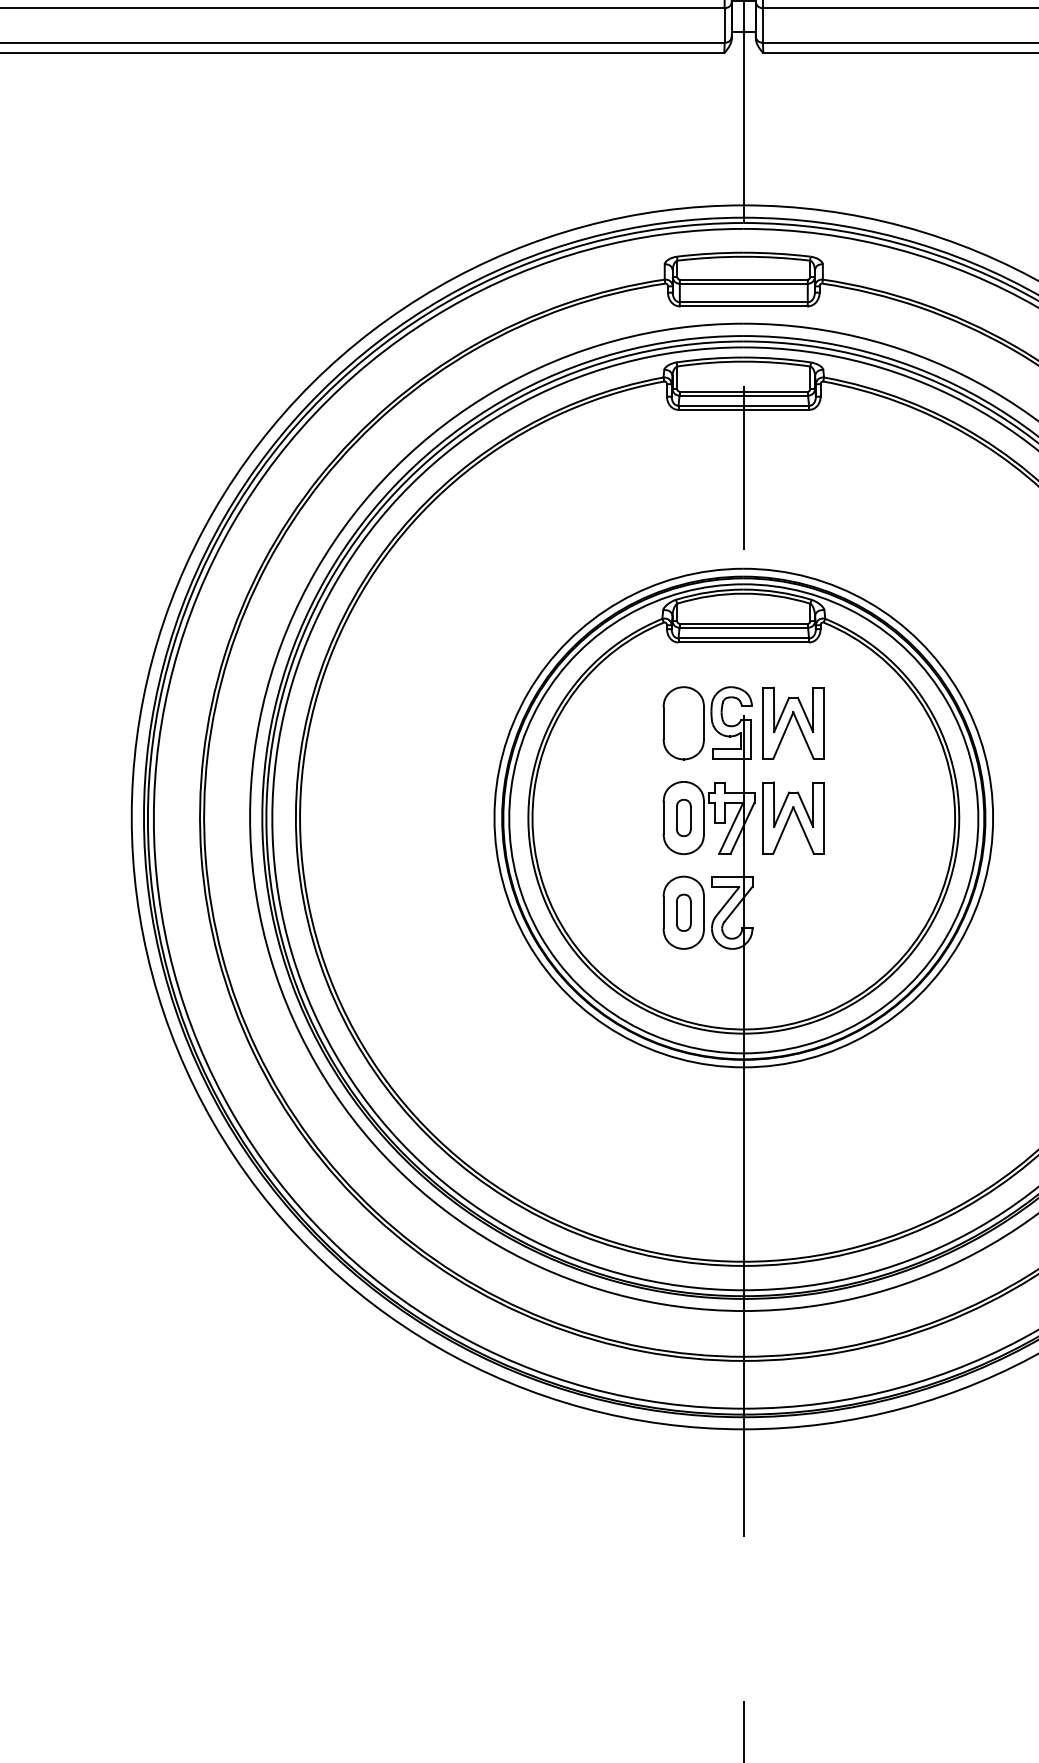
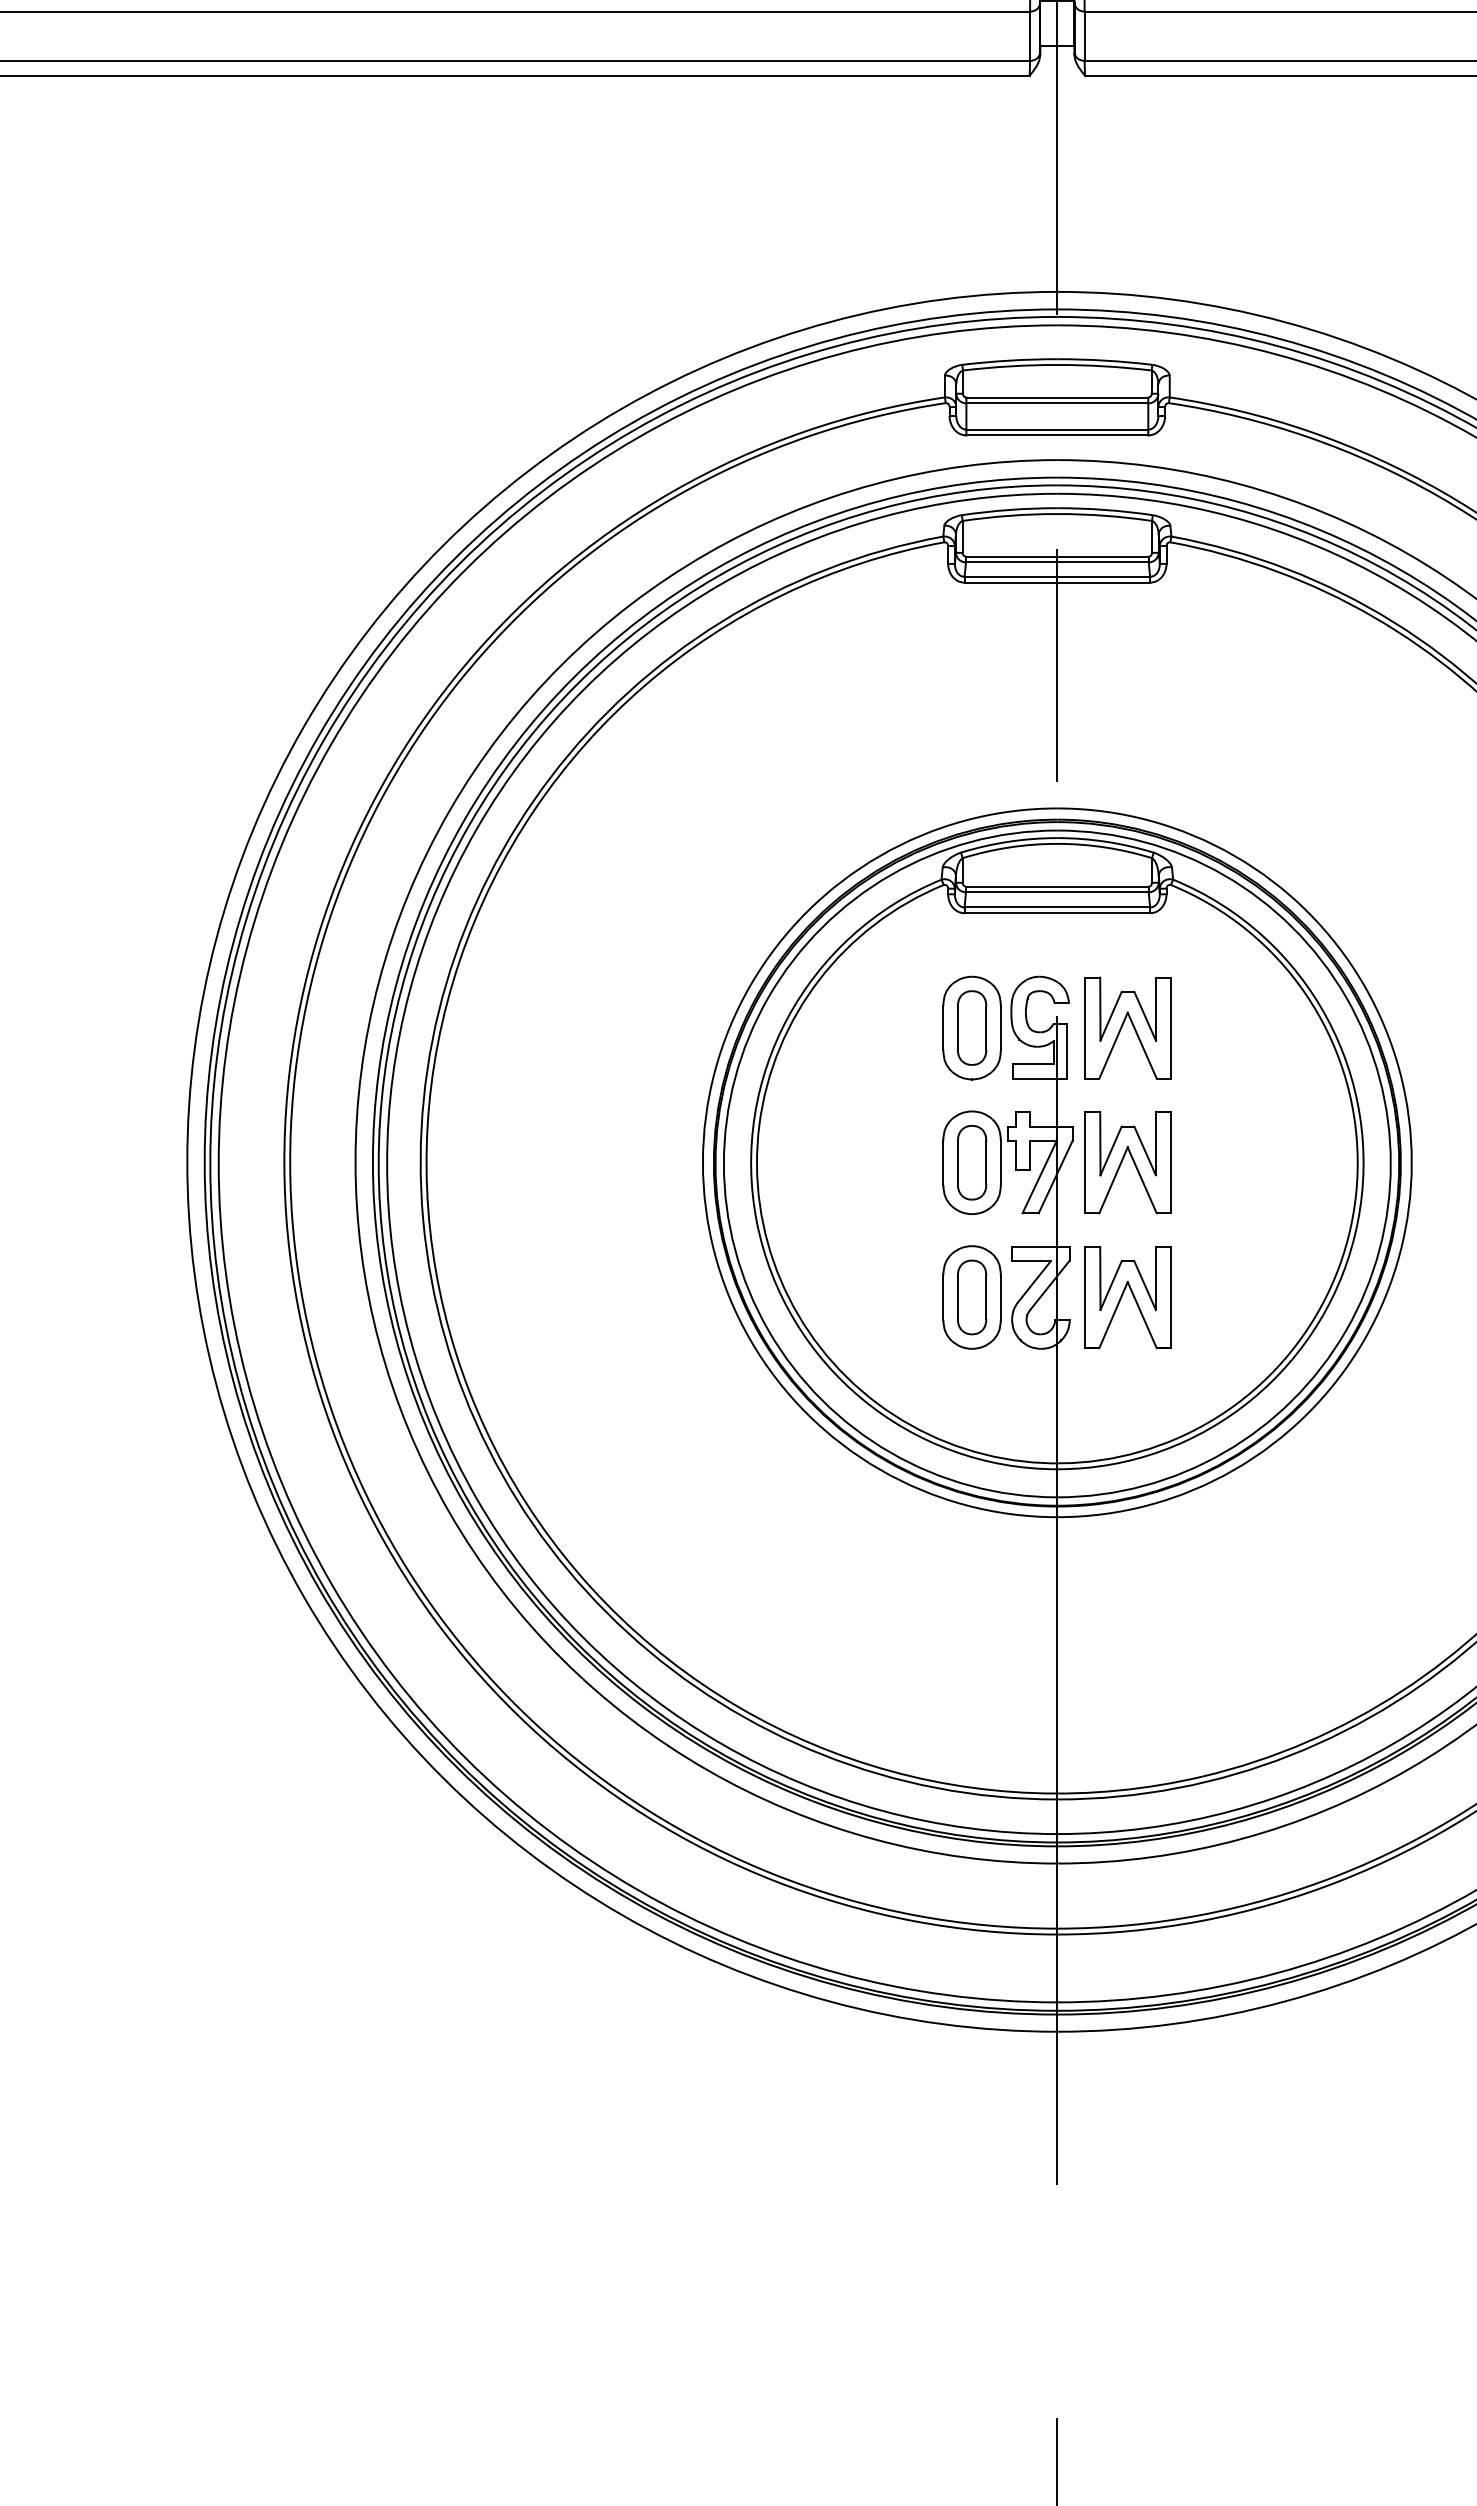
part: (683, 723) -> (971, 1028), added
part: (683, 817) -> (971, 1162), size x1.43
part: (683, 912) -> (971, 1297), size x1.43
part: (793, 912) -> (1127, 1297), added

